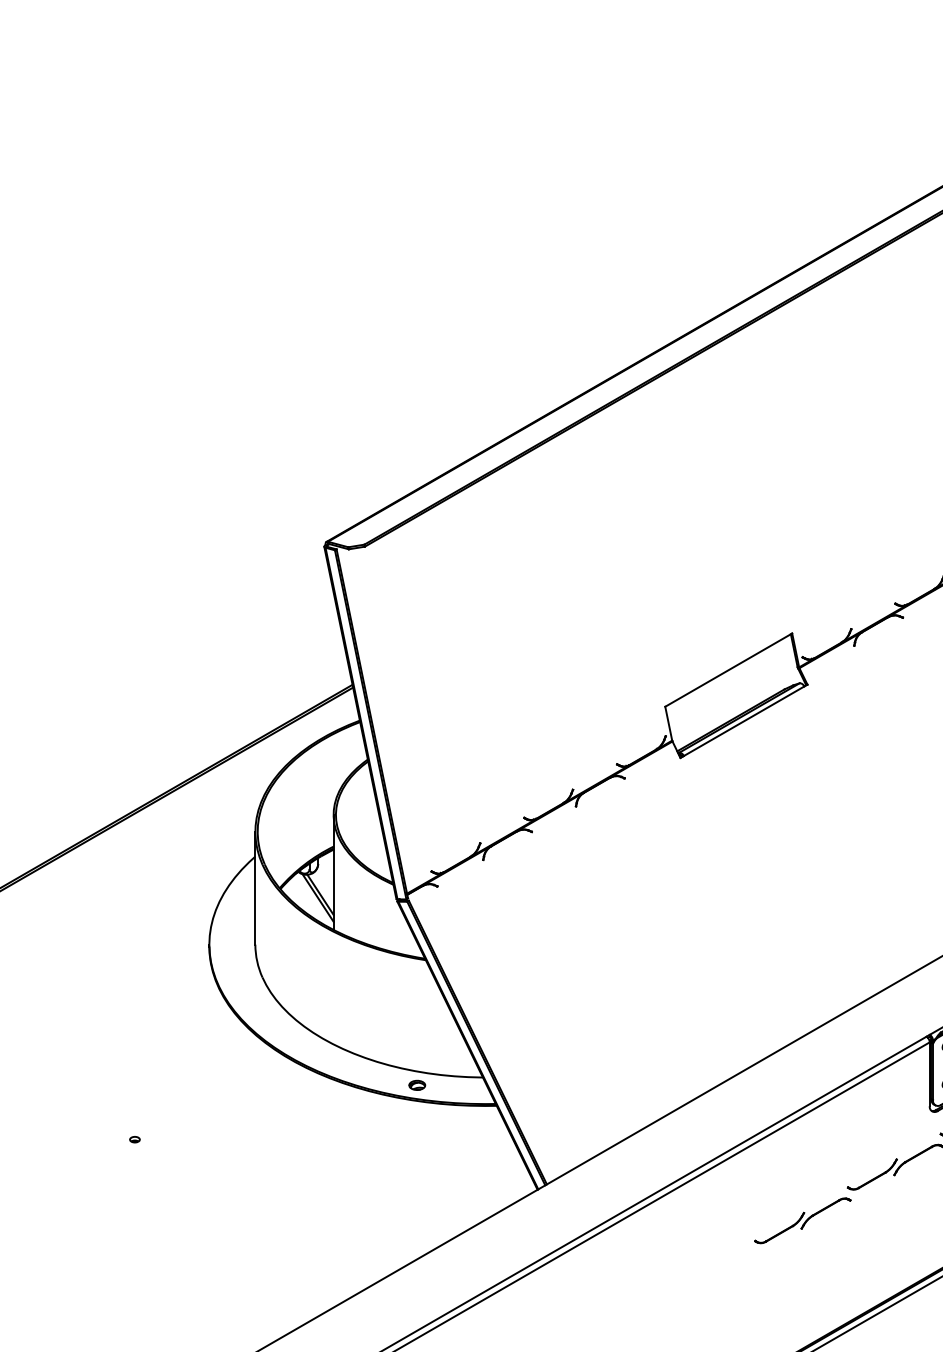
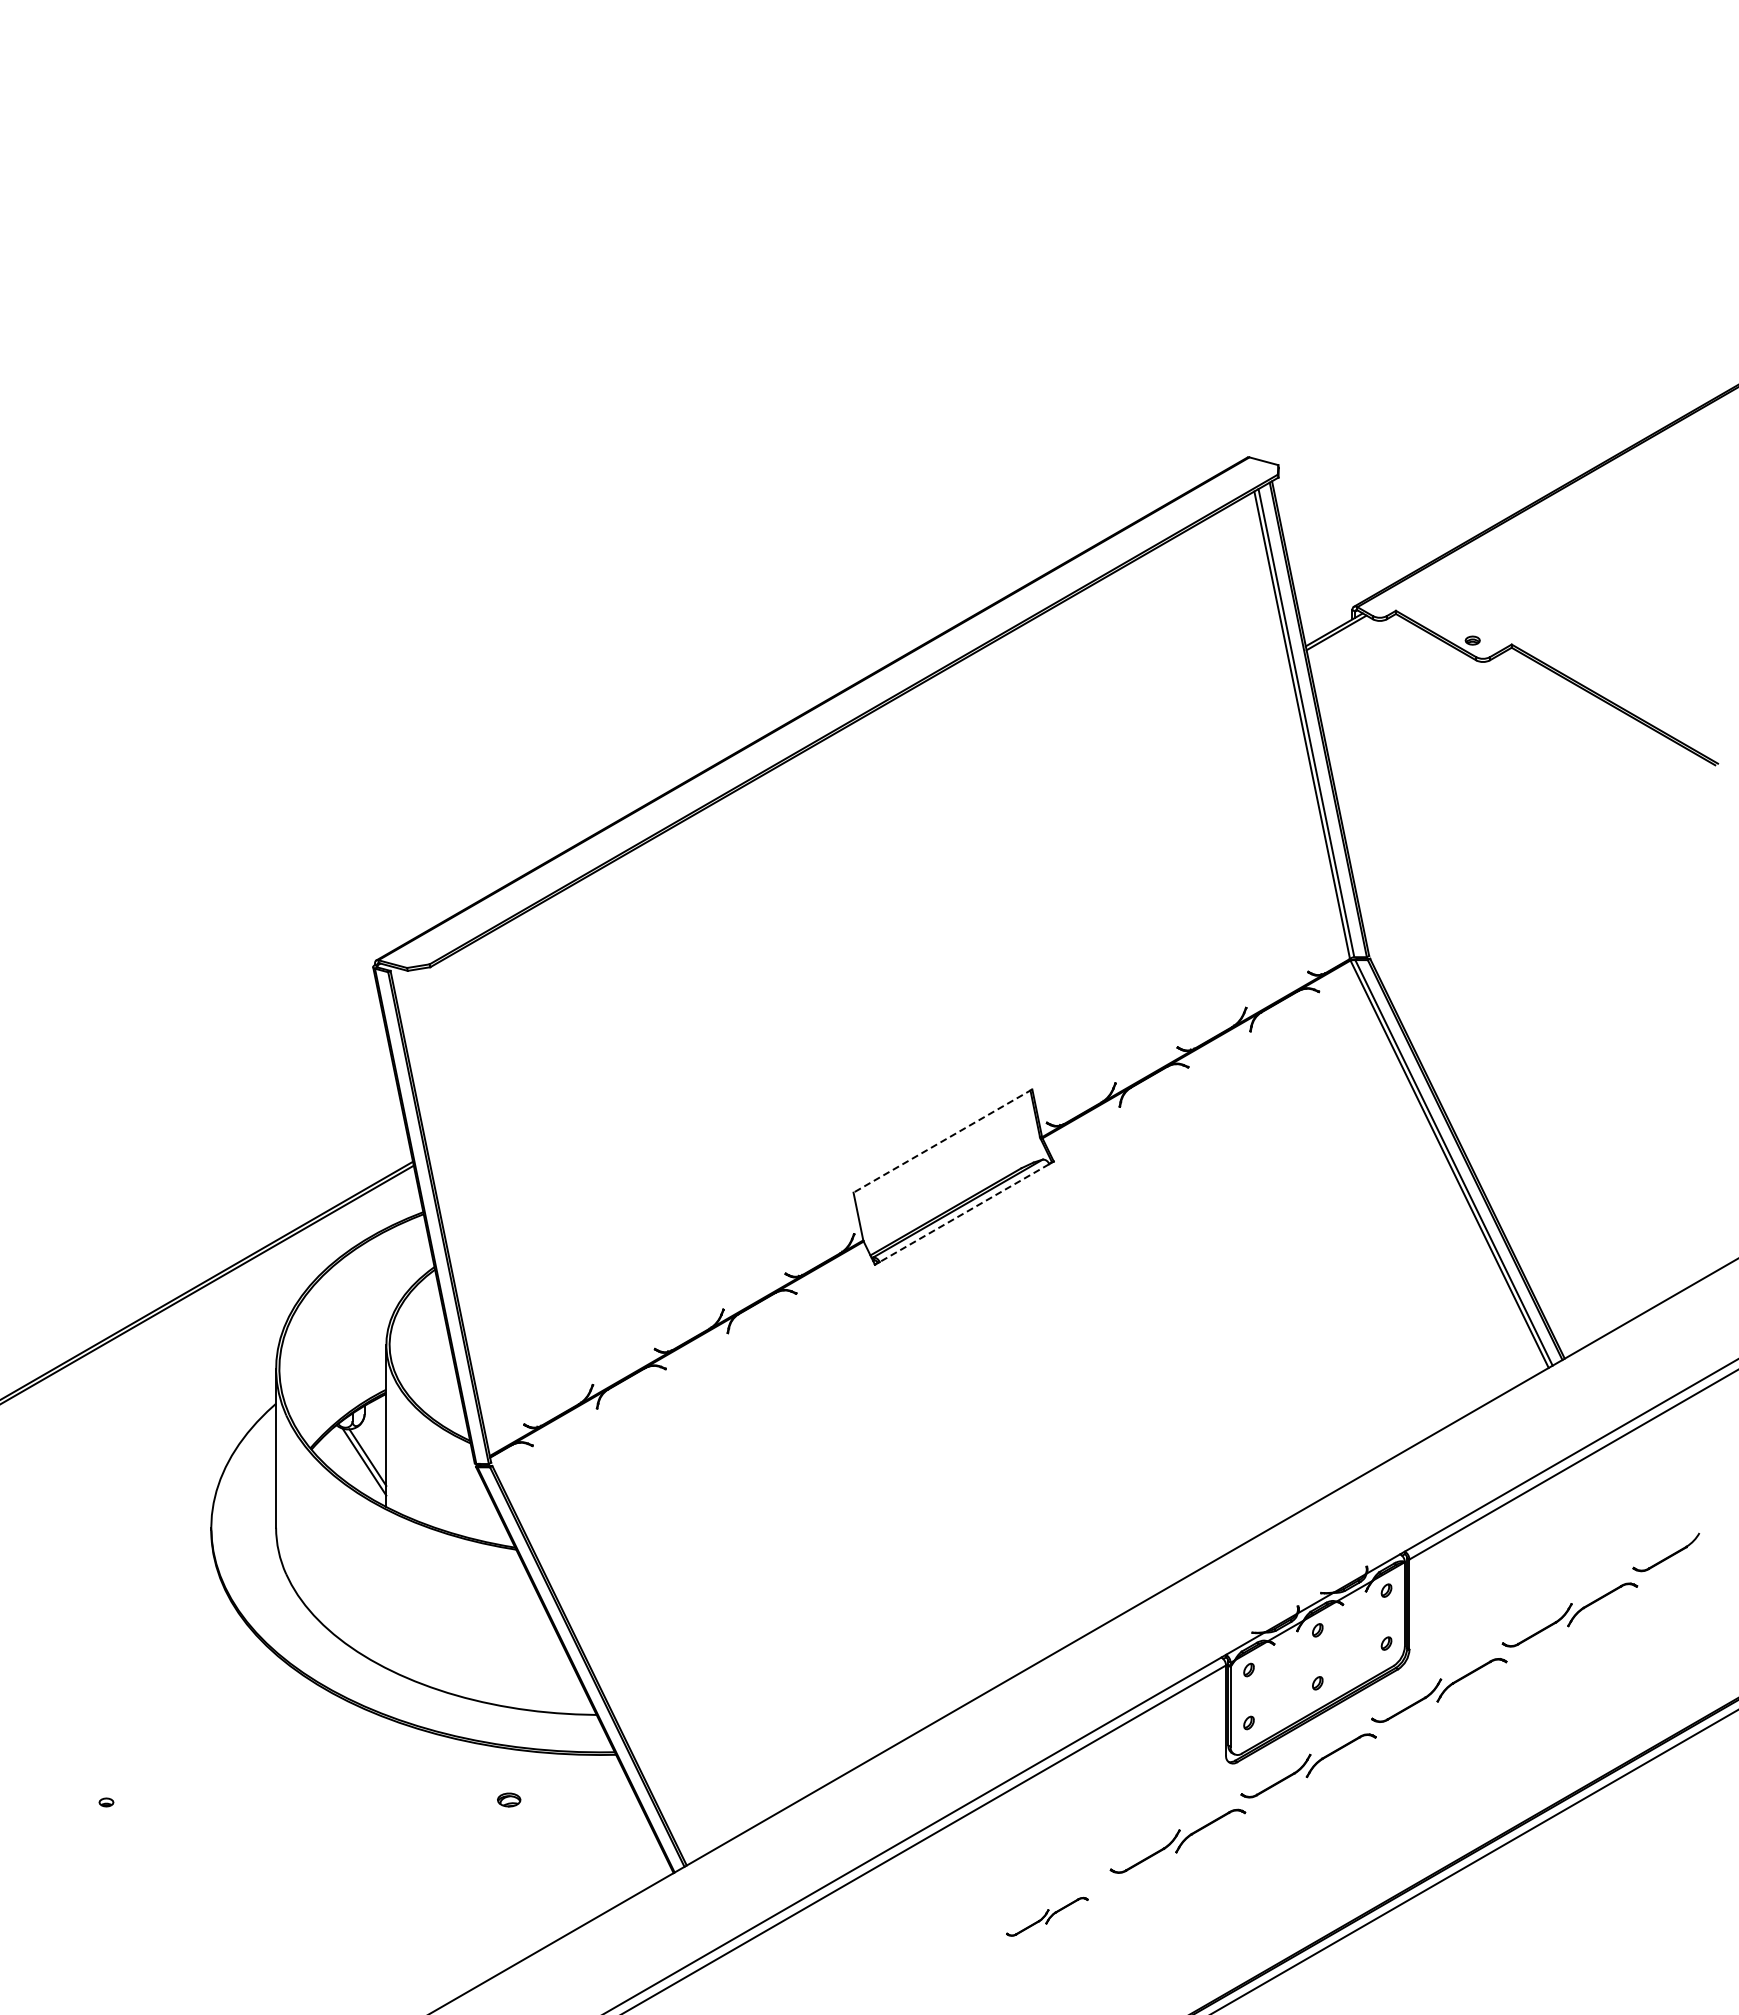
line: (728, 670) -> (942, 1141), solid -> dashed
line: (744, 721) -> (964, 1213), solid -> dashed
part: (417, 1085) -> (509, 1799), moved
part: (802, 1220) -> (1047, 1916), size x0.6

